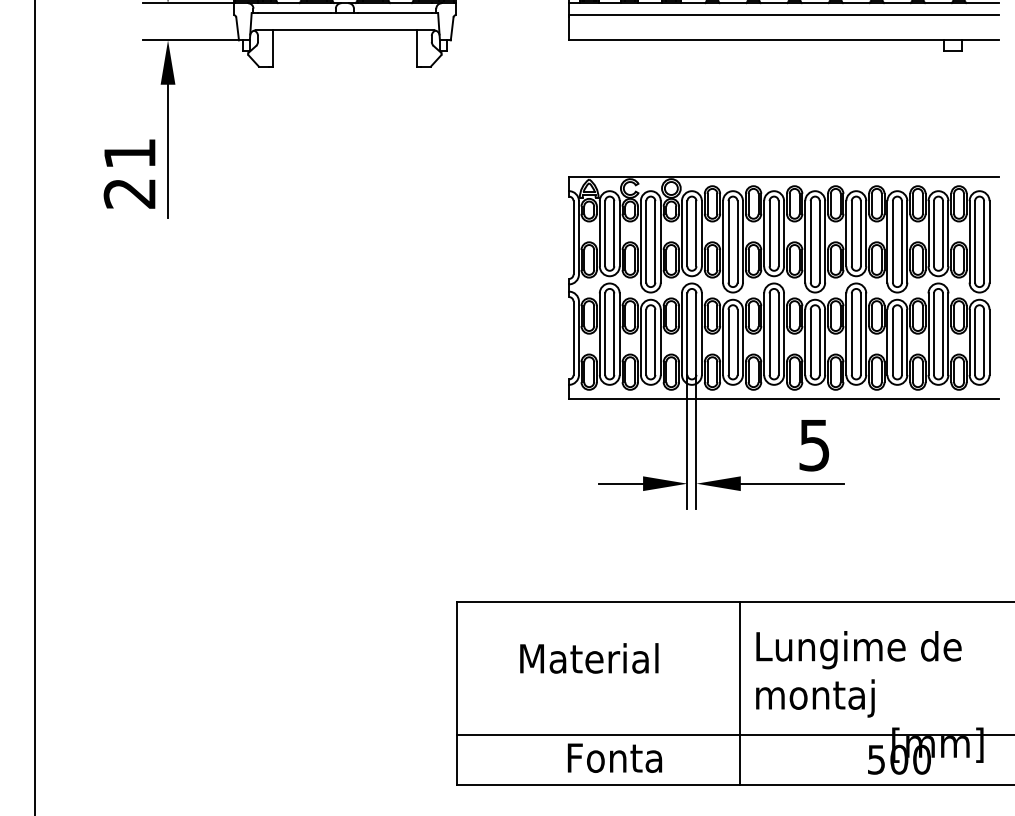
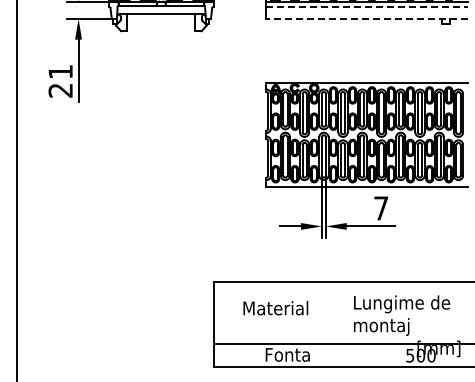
line: (783, 16) -> (366, 7), solid -> dashed
line: (783, 39) -> (366, 18), solid -> dashed
text: (815, 445) -> (381, 208), 5 -> 7
line: (740, 693) -> (346, 324), removed

